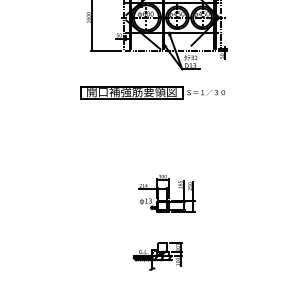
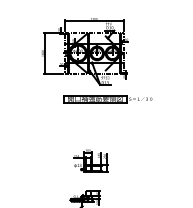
part: (151, 93) -> (107, 99), moved

